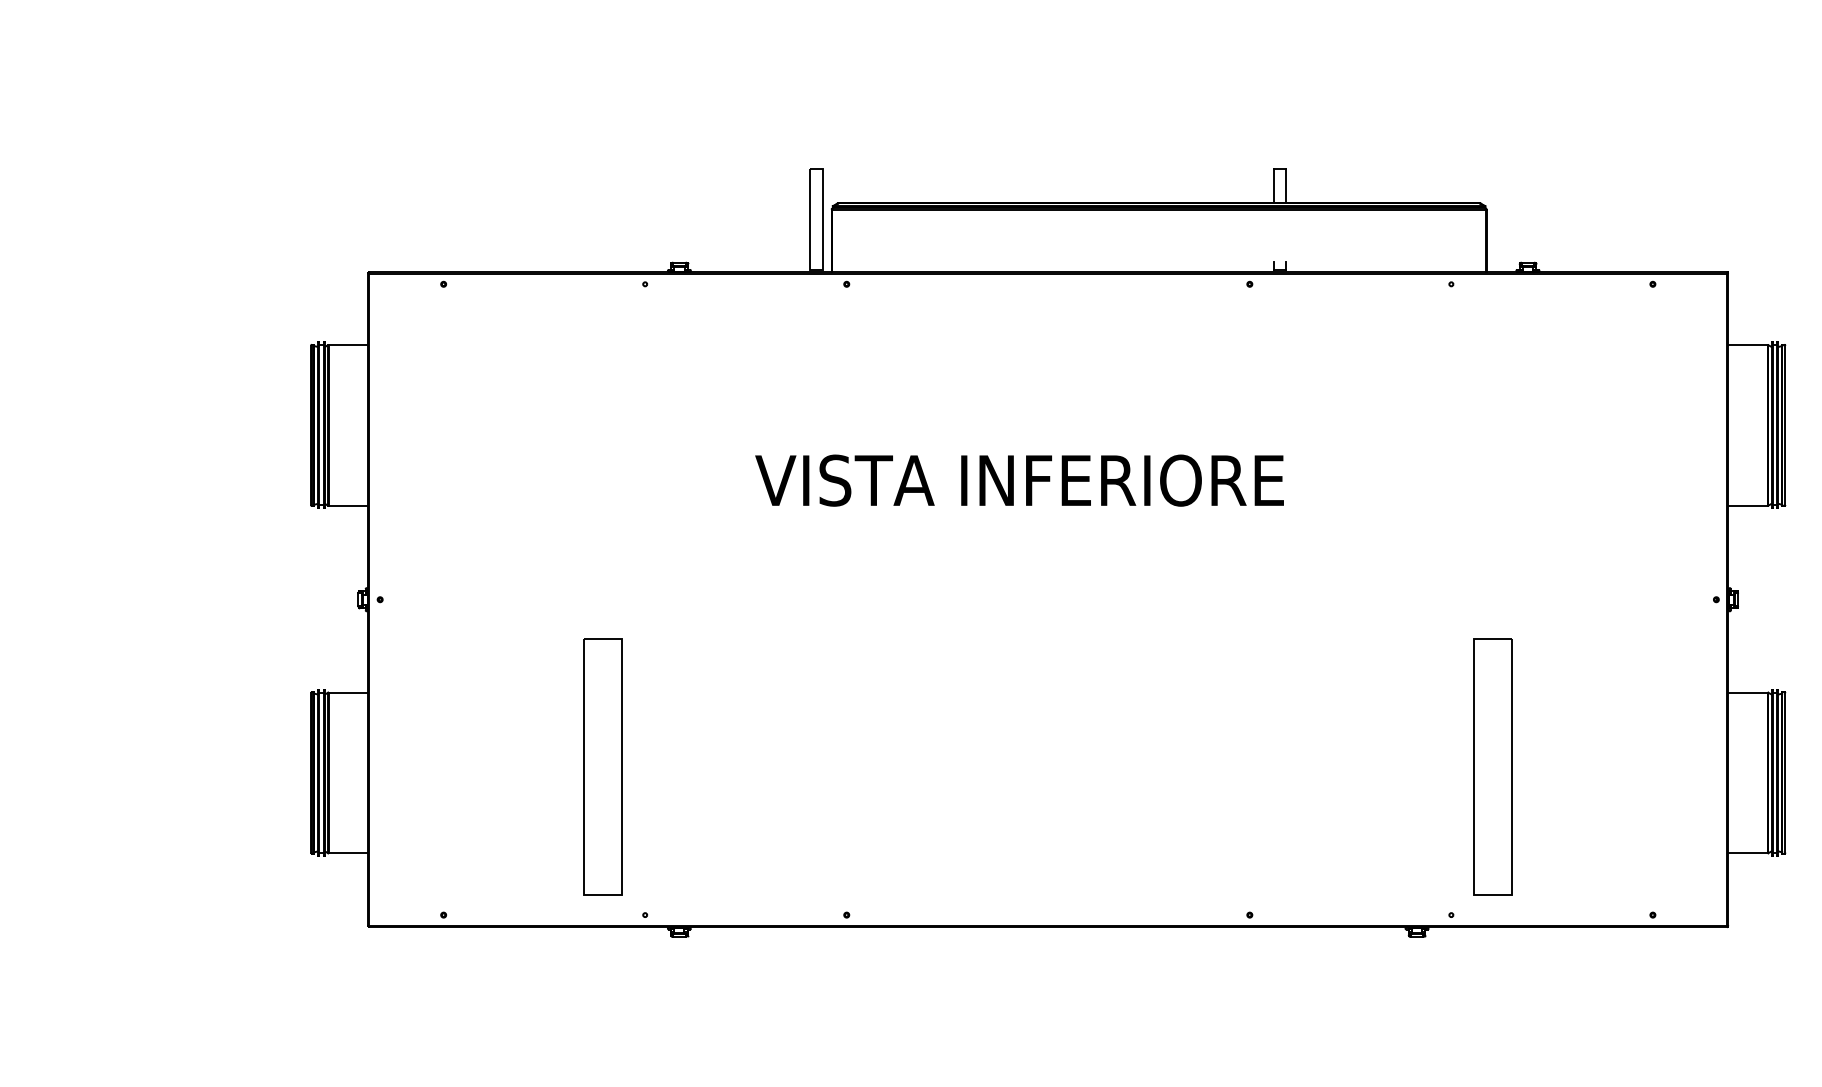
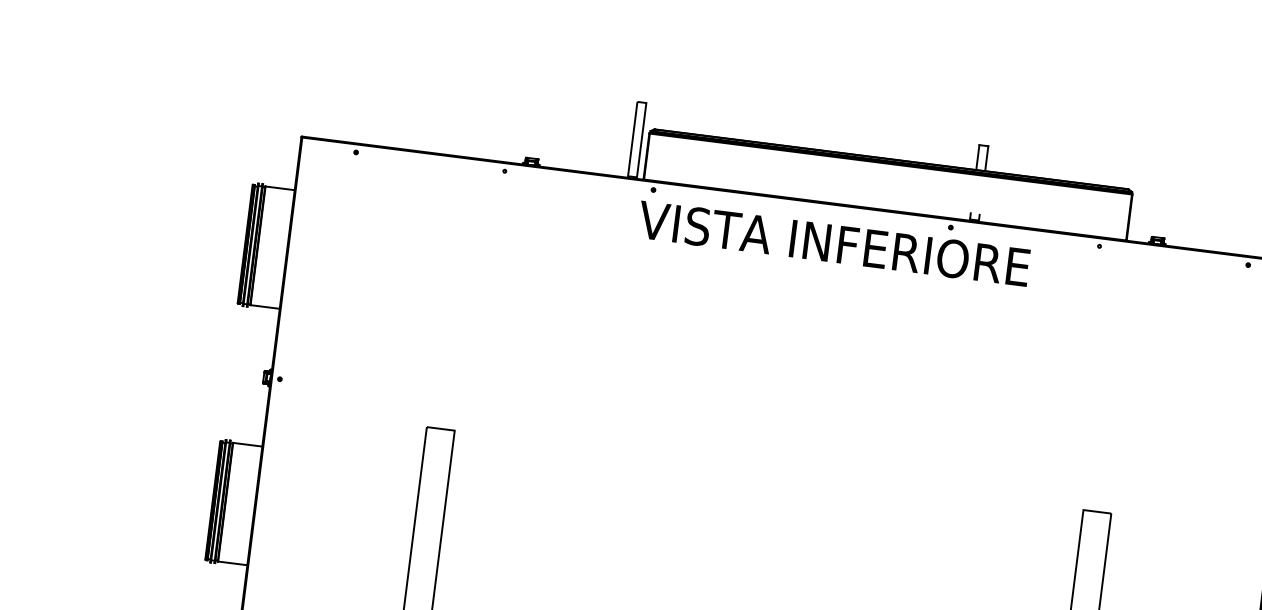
text: (1019, 480) -> (833, 243), moved

